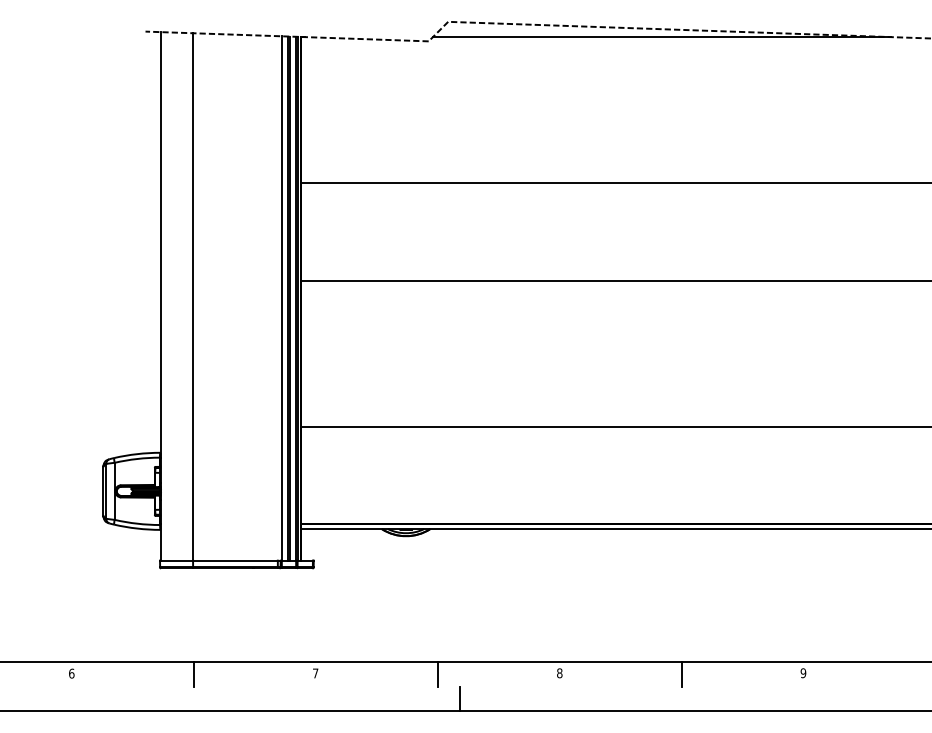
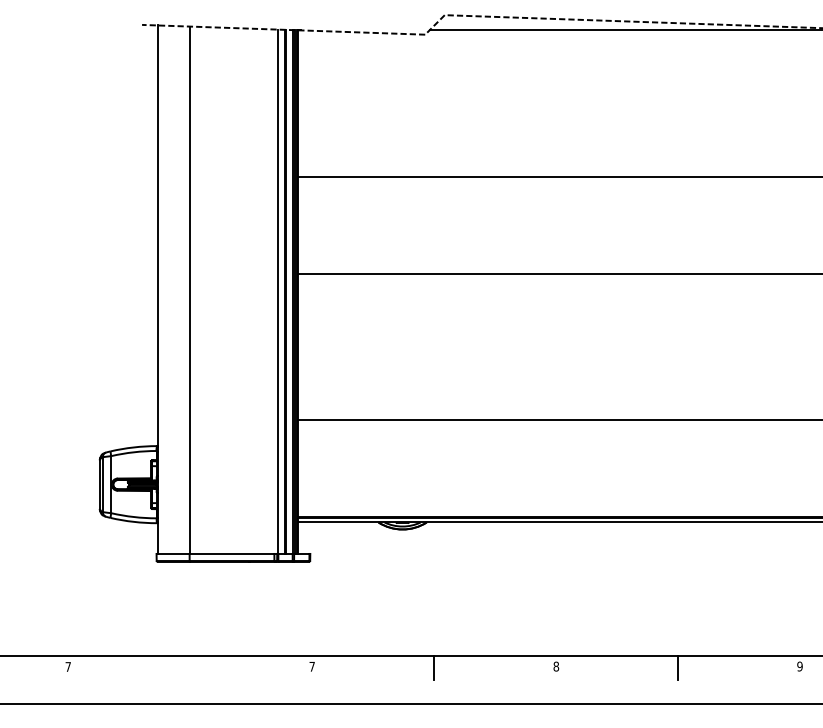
text: (71, 673) -> (68, 666), 6 -> 7
line: (193, 674) -> (190, 667), removed
line: (459, 698) -> (456, 691), removed

